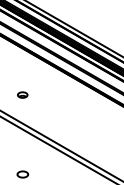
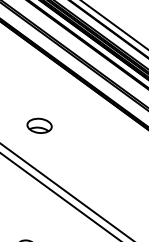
part: (22, 94) -> (39, 124), size x1.67

